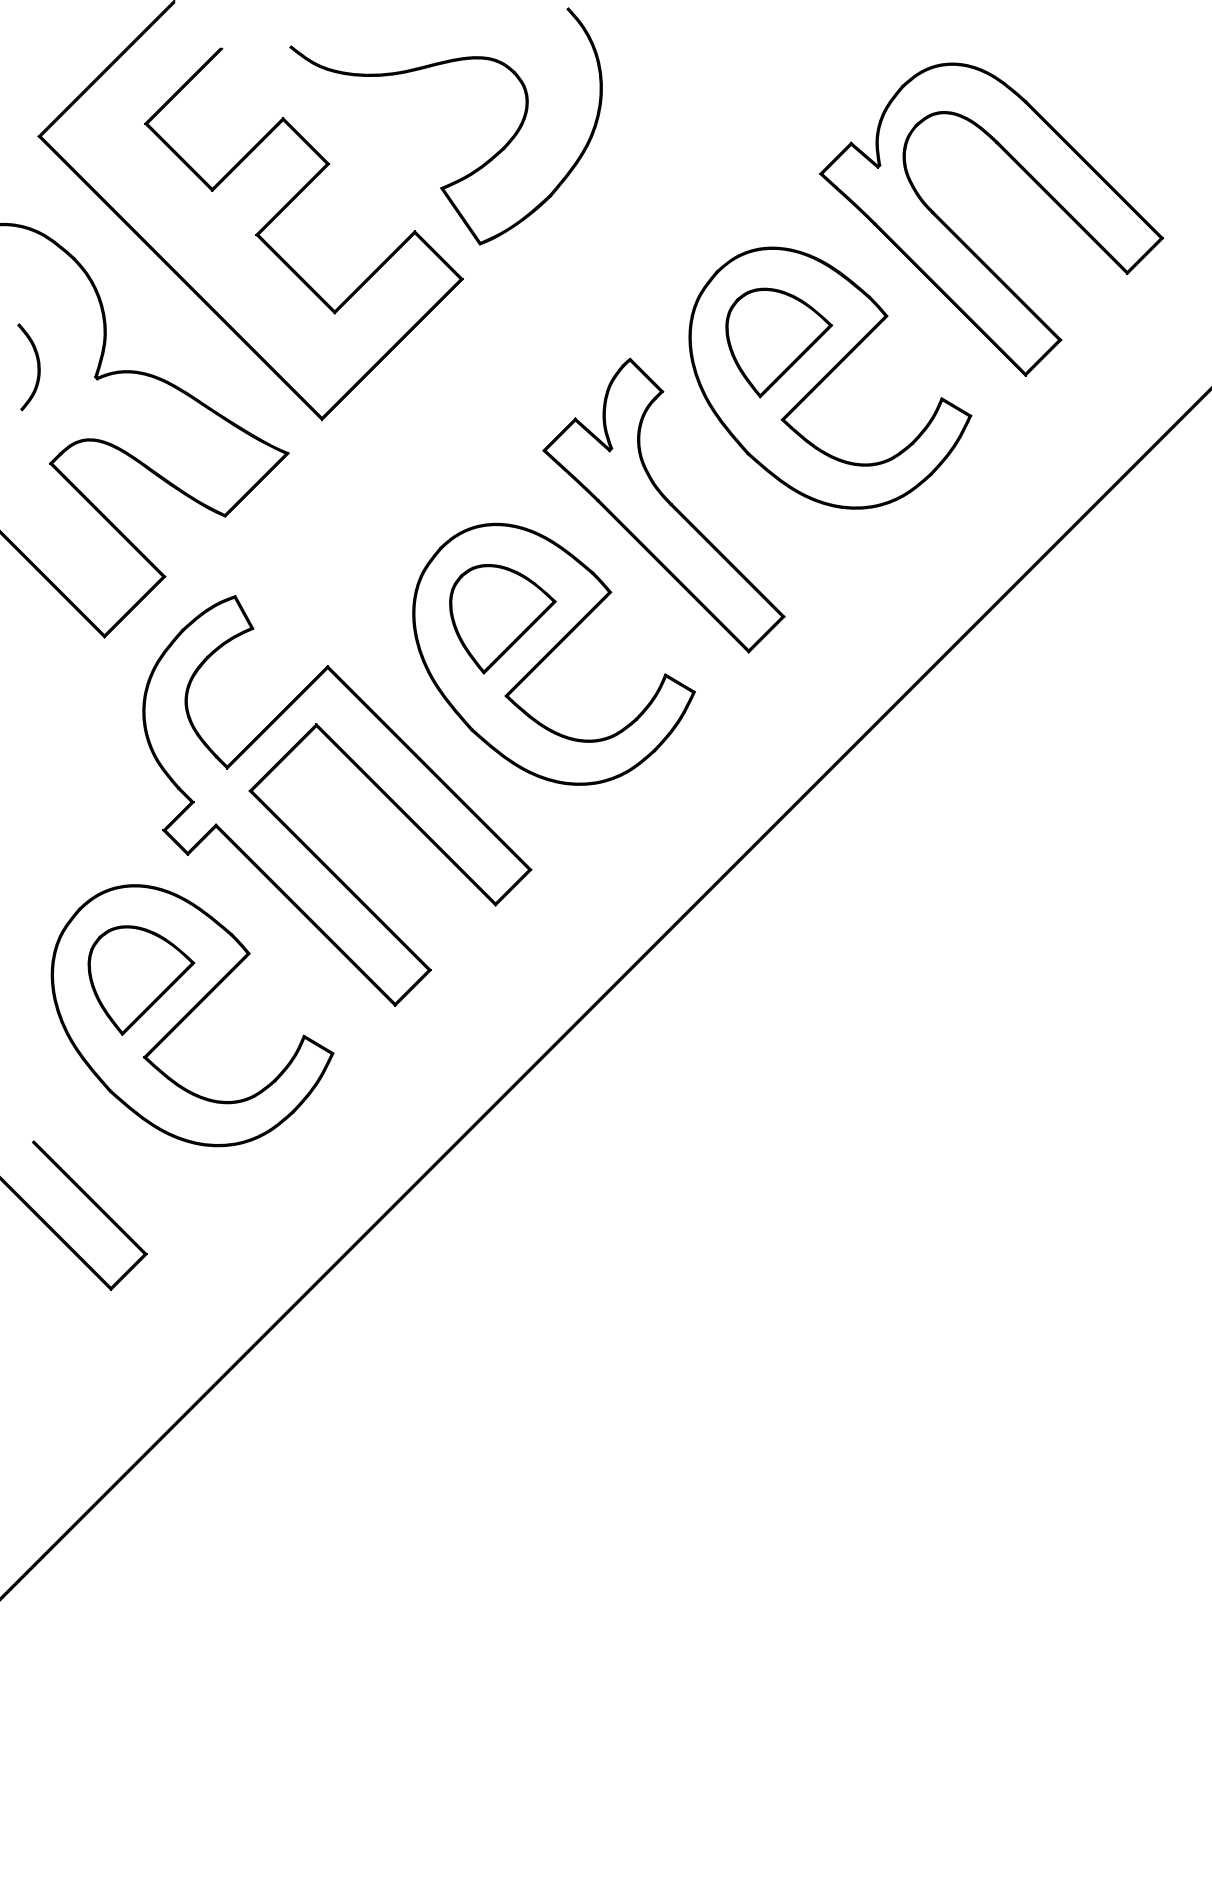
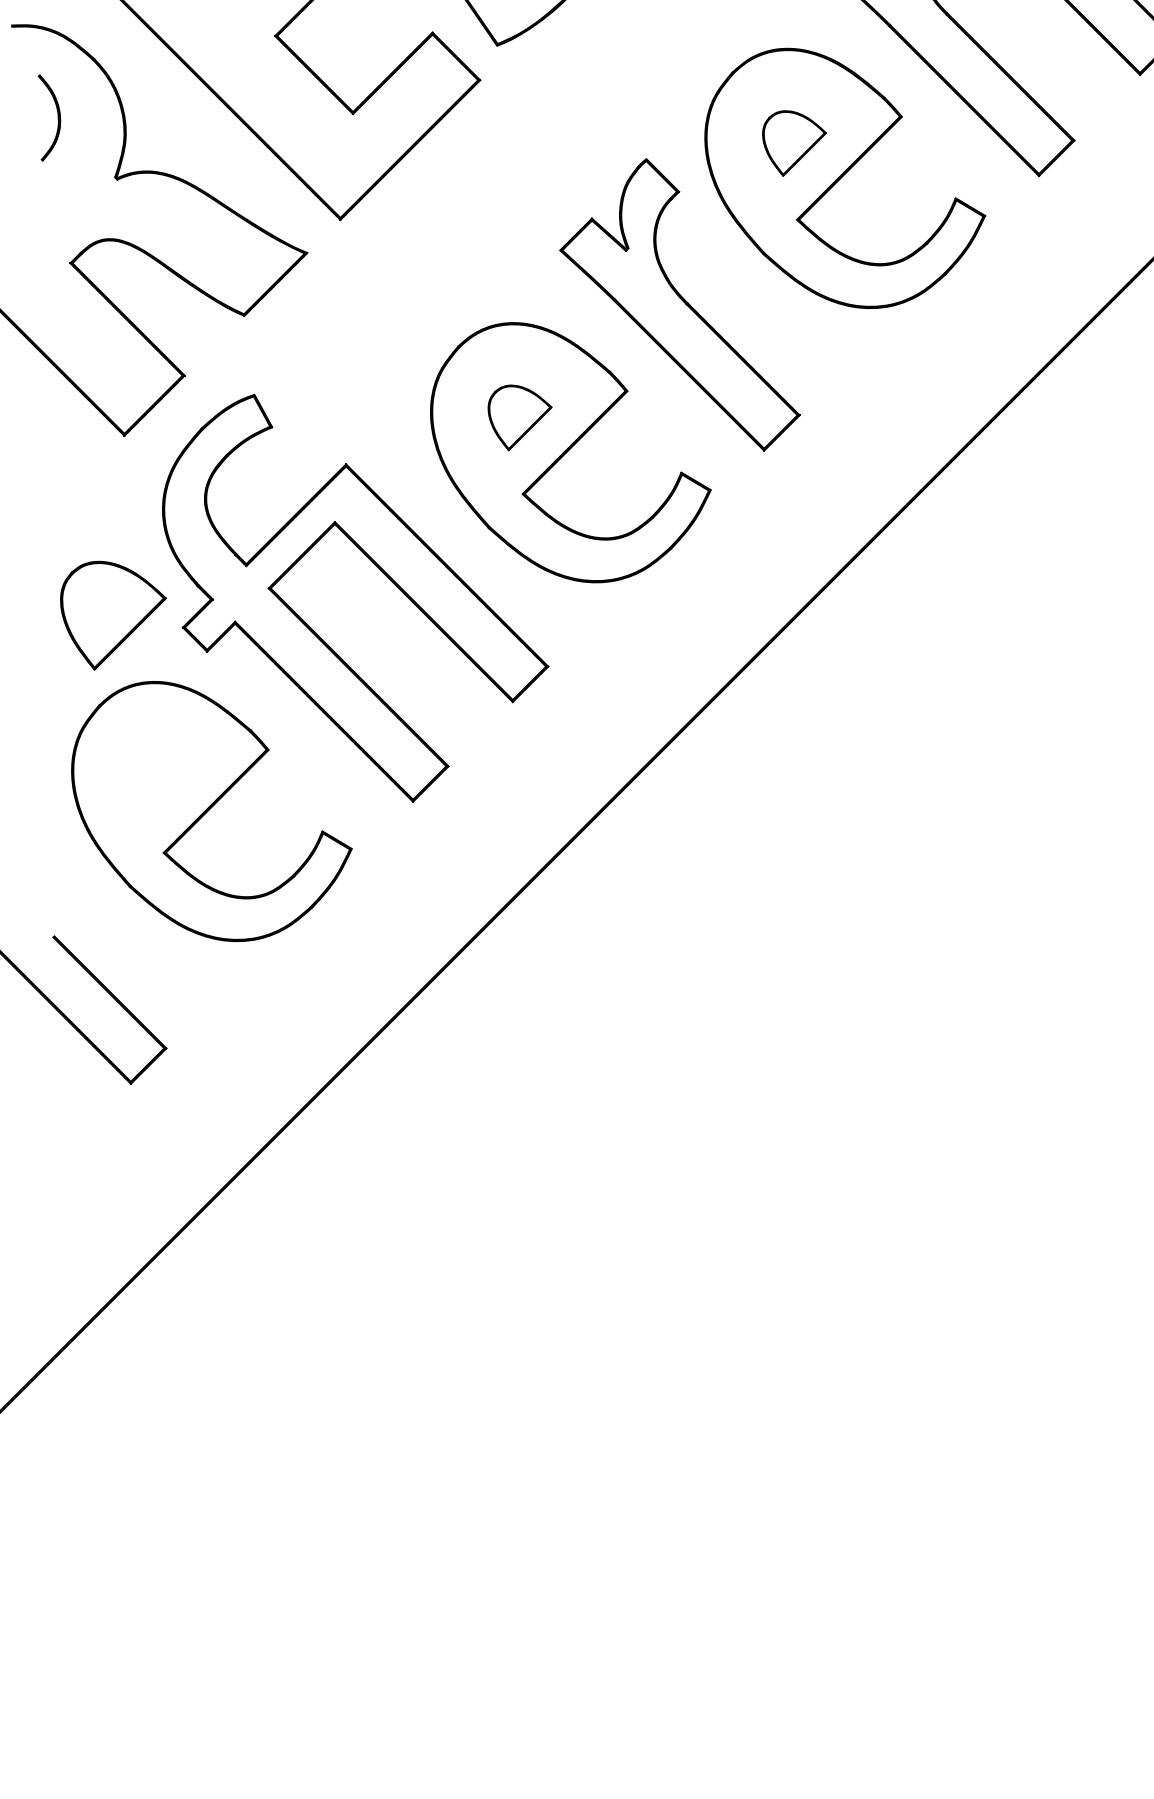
part: (779, 342) -> (794, 143), size x0.6
part: (37, 367) -> (57, 118), moved
part: (502, 619) -> (519, 418), size x0.6
part: (141, 980) -> (113, 615), moved

